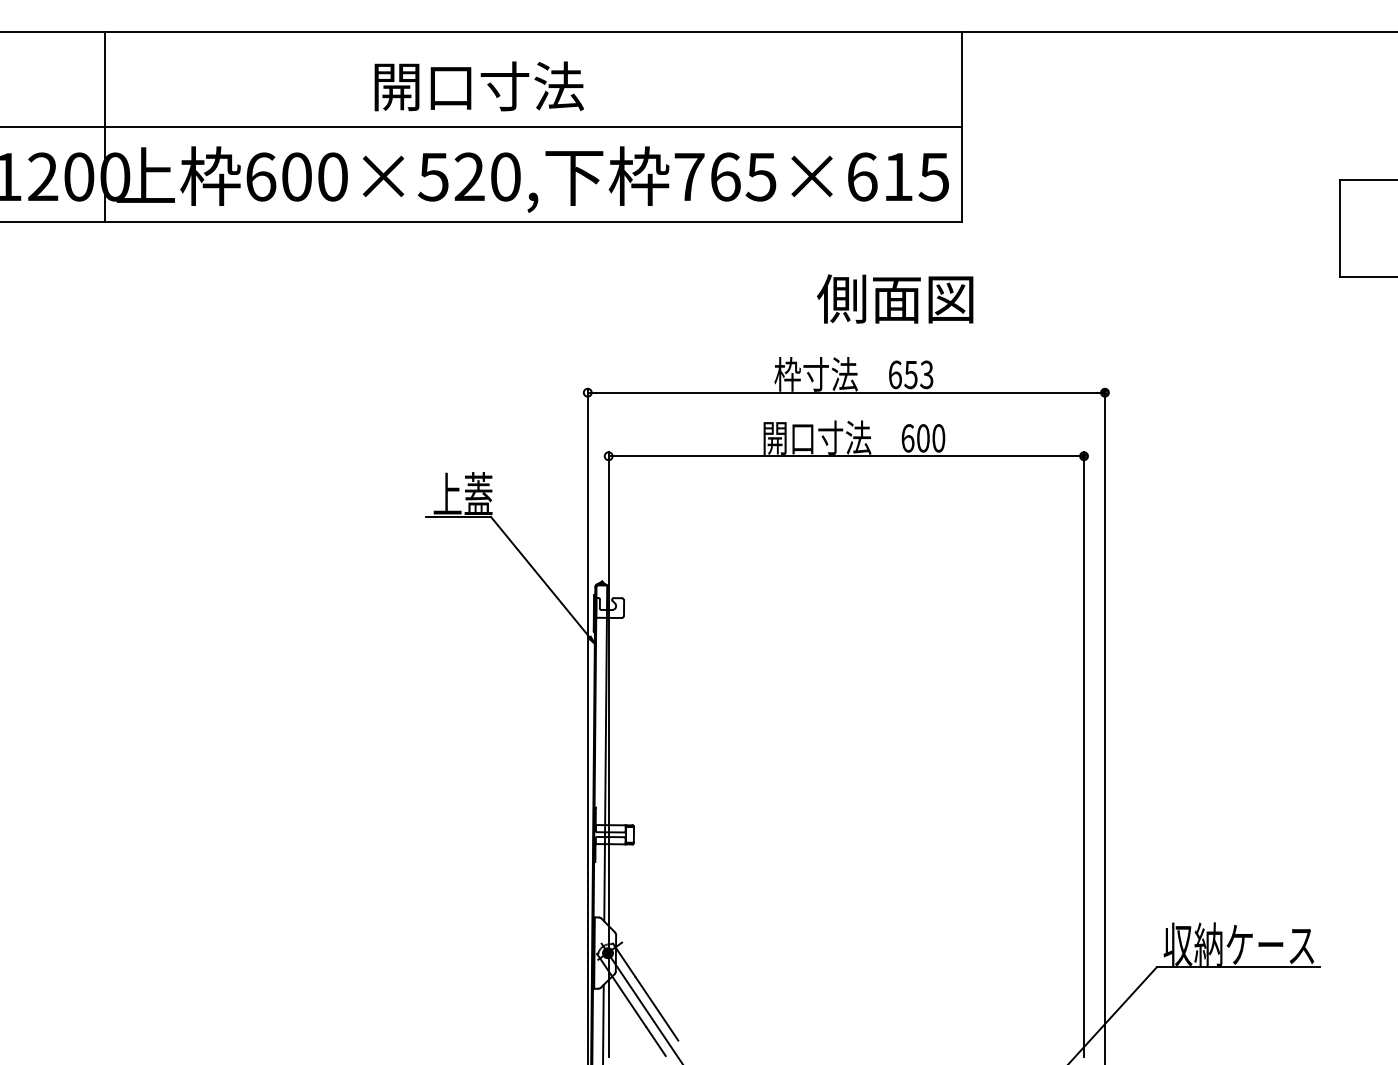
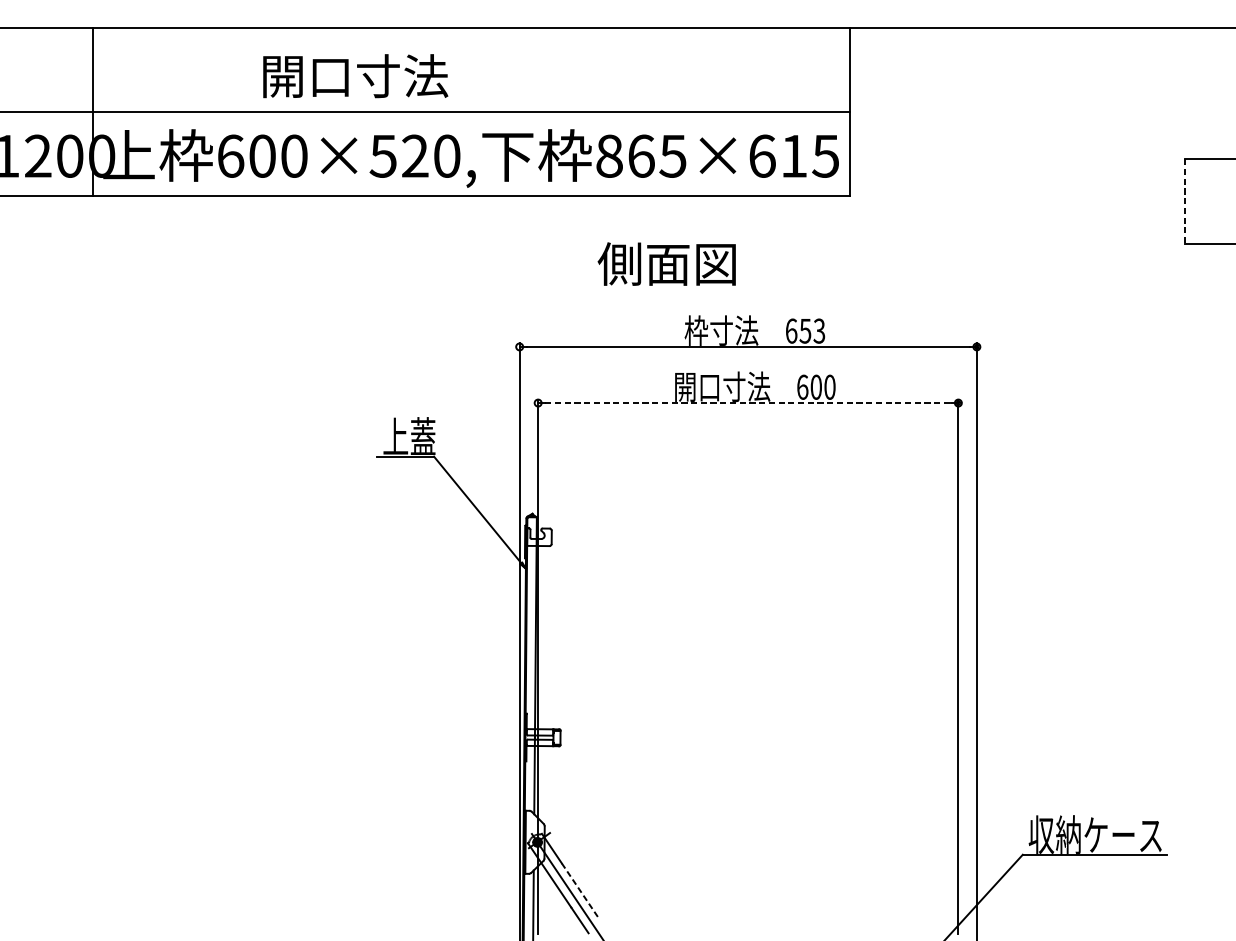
text: (478, 86) -> (355, 76), moved
text: (689, 176) -> (609, 155), 765×615 -> 865×615
line: (1340, 228) -> (1185, 201), solid -> dashed
text: (895, 298) -> (667, 263), moved
line: (846, 456) -> (748, 403), solid -> dashed
line: (657, 1009) -> (581, 892), solid -> dashed

